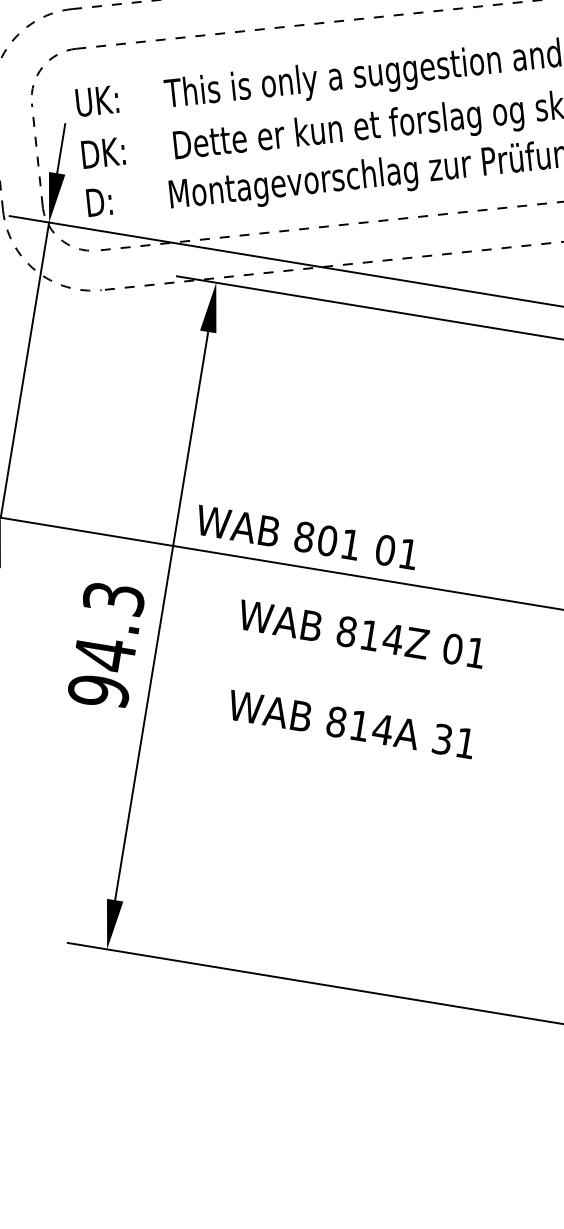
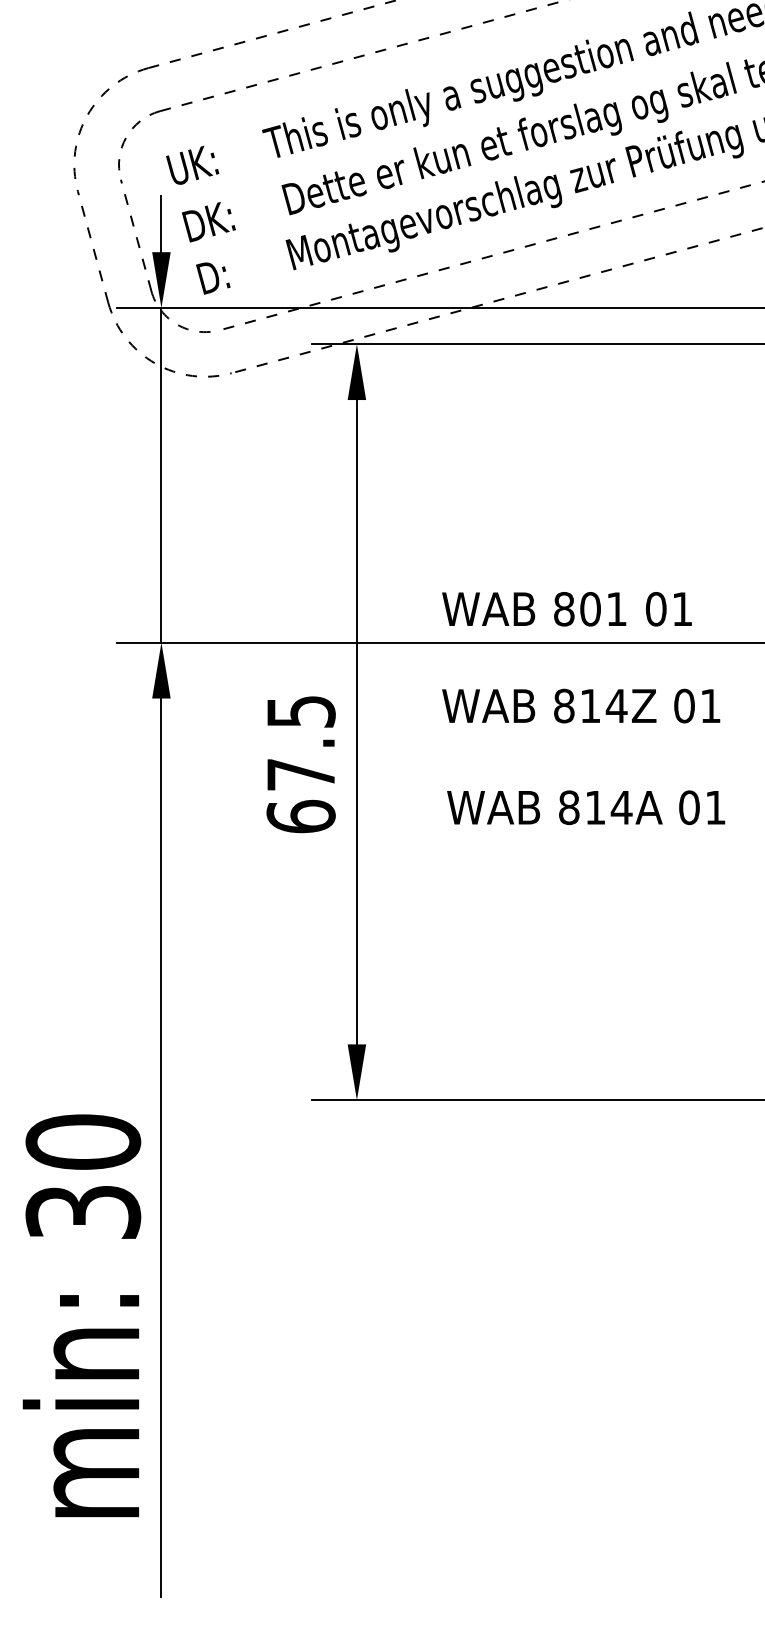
text: (306, 537) -> (566, 609), moved
text: (105, 645) -> (300, 764), 94.3 -> 67.5
text: (442, 739) -> (689, 807), 31 -> 01

